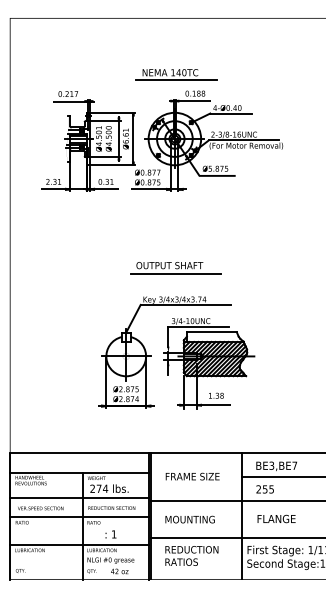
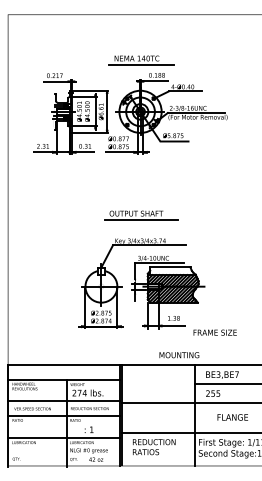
text: (192, 476) -> (215, 332), moved
text: (276, 518) -> (232, 417), moved
text: (189, 519) -> (178, 355), moved

